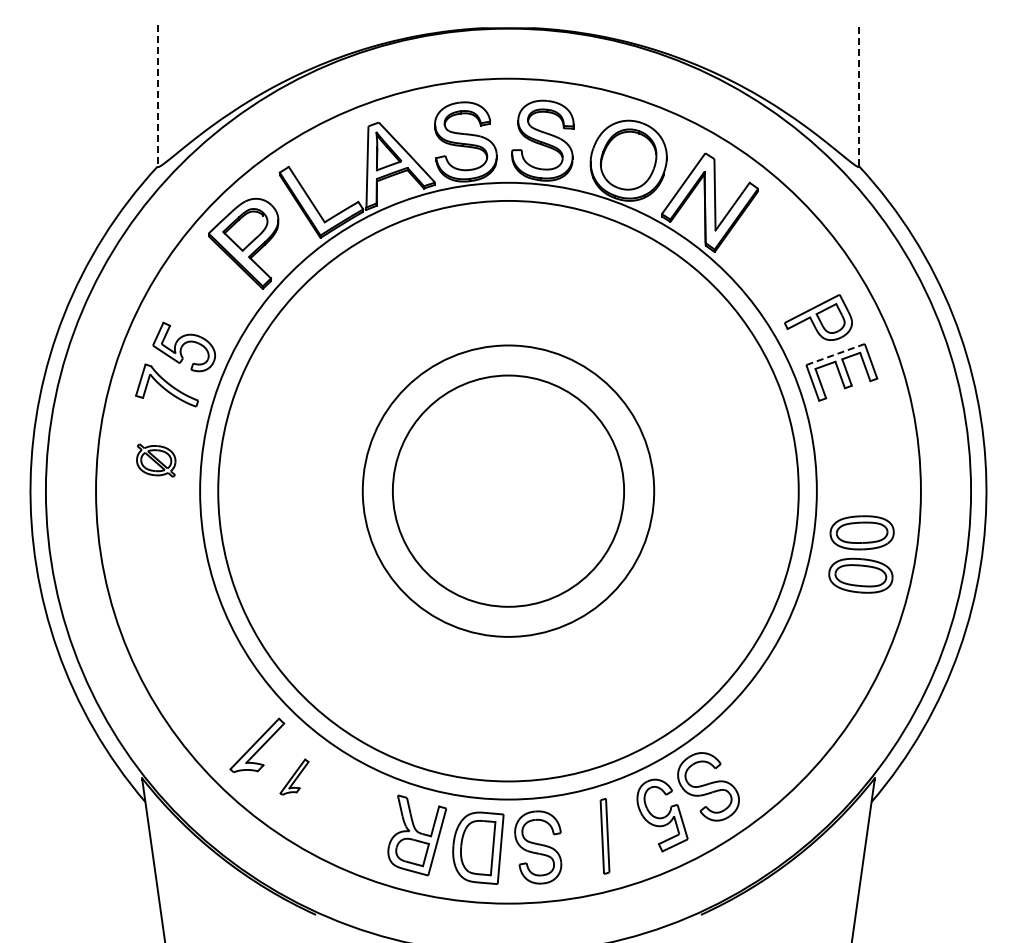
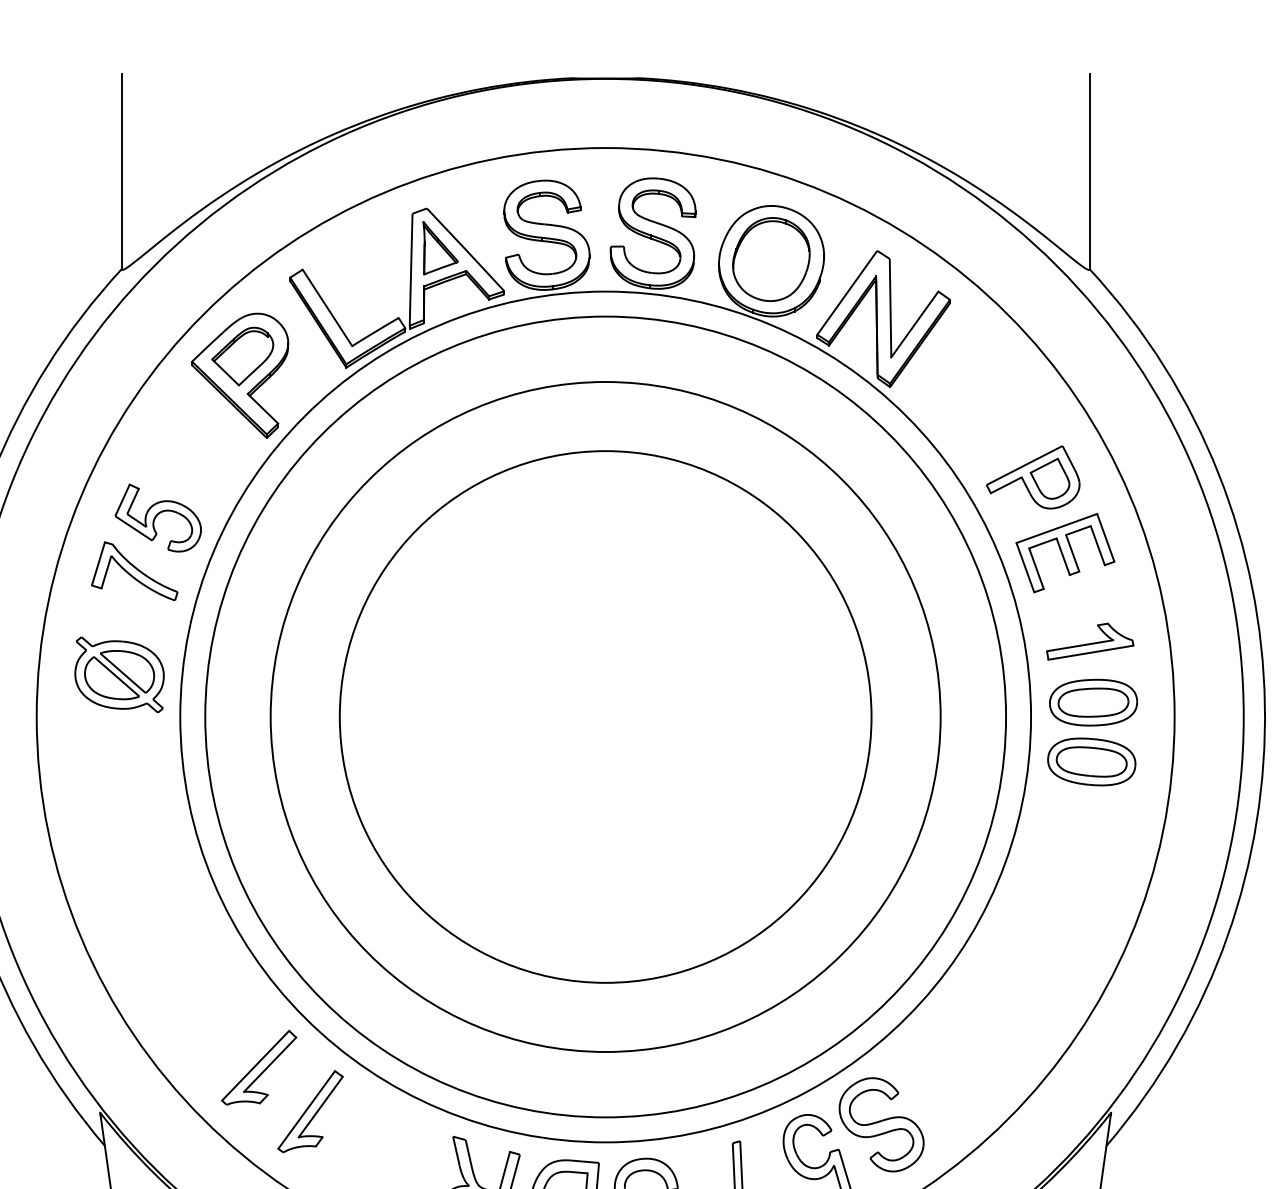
line: (157, 95) -> (121, 171), dashed -> solid
line: (859, 95) -> (1089, 171), dashed -> solid
line: (835, 354) -> (1056, 528), dashed -> solid
part: (859, 436) -> (1089, 641), added
part: (156, 460) -> (120, 674), size x1.67
circle: (508, 490) -> (605, 716), size x1.67
circle: (508, 491) -> (605, 717), size x1.67
part: (861, 554) -> (1092, 732), moved
part: (294, 776) -> (310, 1110), size x1.67

